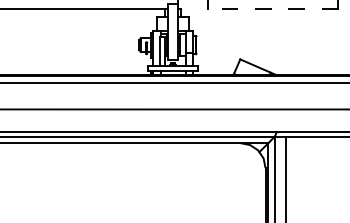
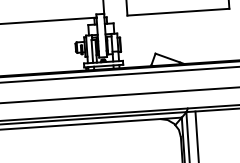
line: (272, 8) -> (178, 12), dashed -> solid

